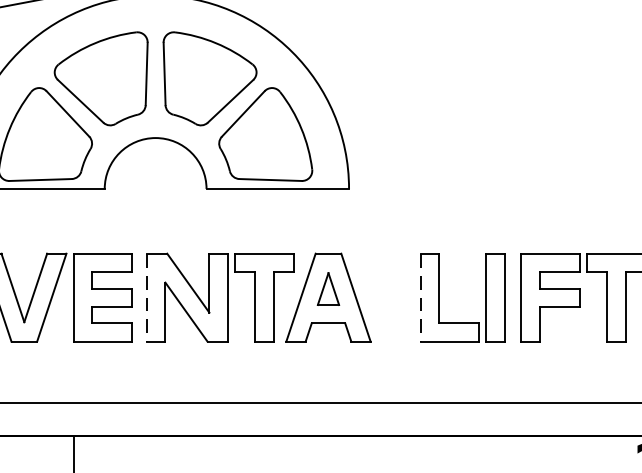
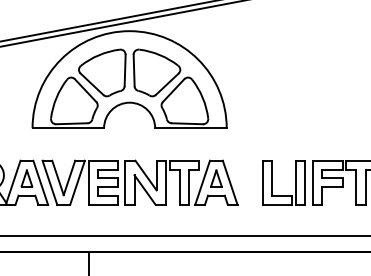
line: (147, 299) -> (125, 183), dashed -> solid
line: (420, 299) -> (262, 183), dashed -> solid

